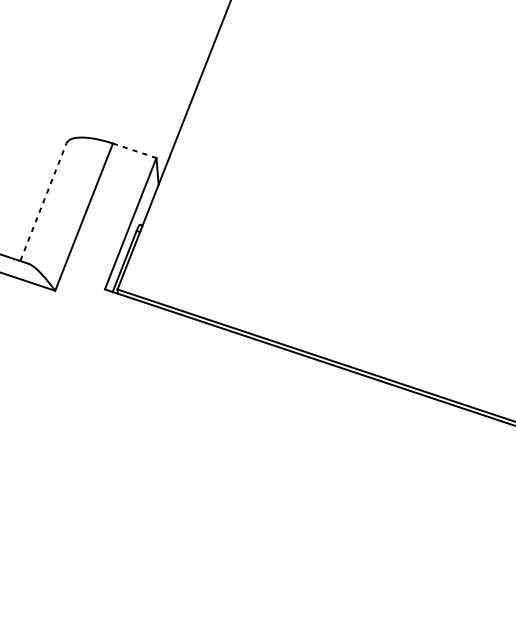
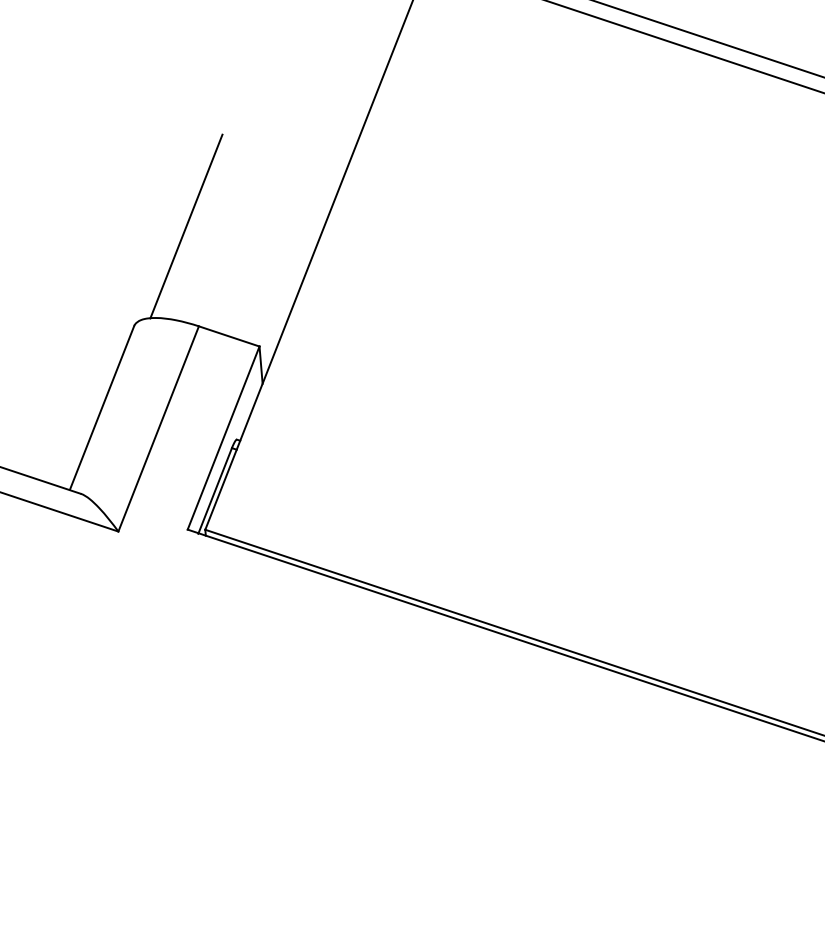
line: (104, 71) -> (186, 226), added
line: (134, 150) -> (229, 336), dashed -> solid
line: (43, 201) -> (102, 407), dashed -> solid

